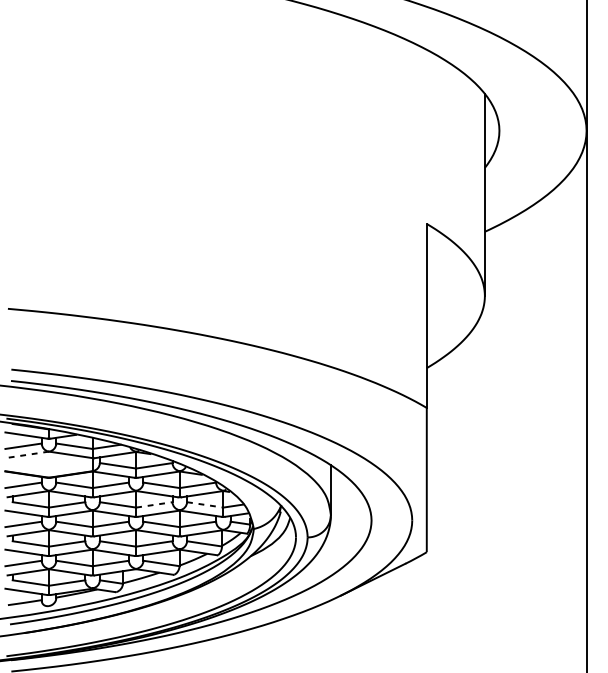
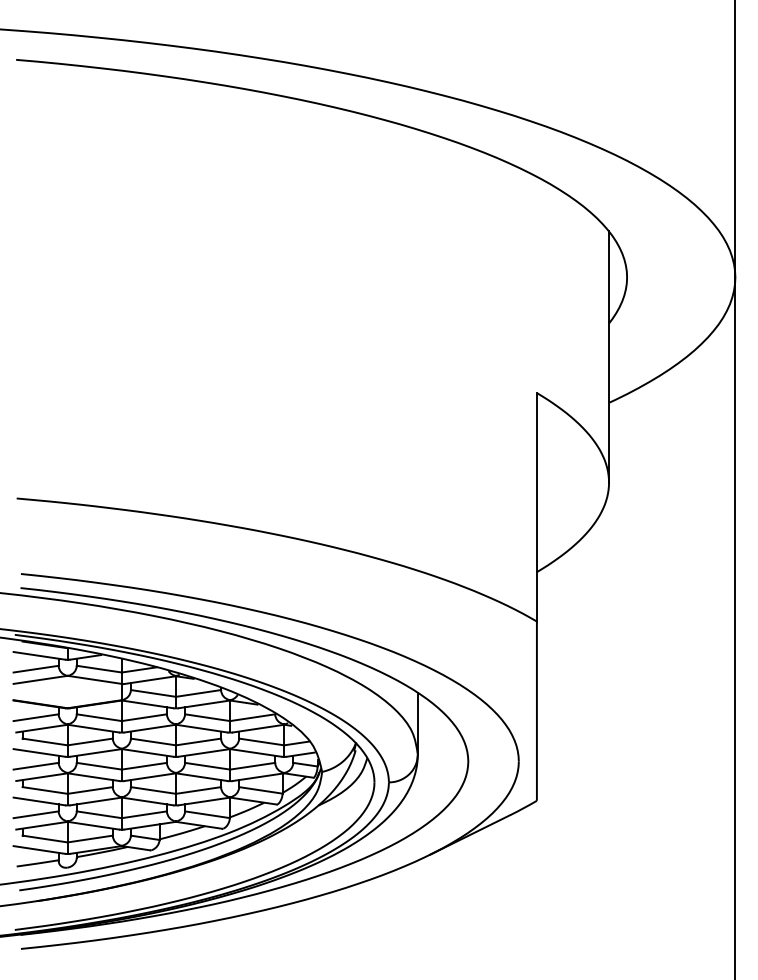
line: (27, 454) -> (40, 679), dashed -> solid
line: (154, 504) -> (198, 741), dashed -> solid
line: (205, 504) -> (261, 741), dashed -> solid

